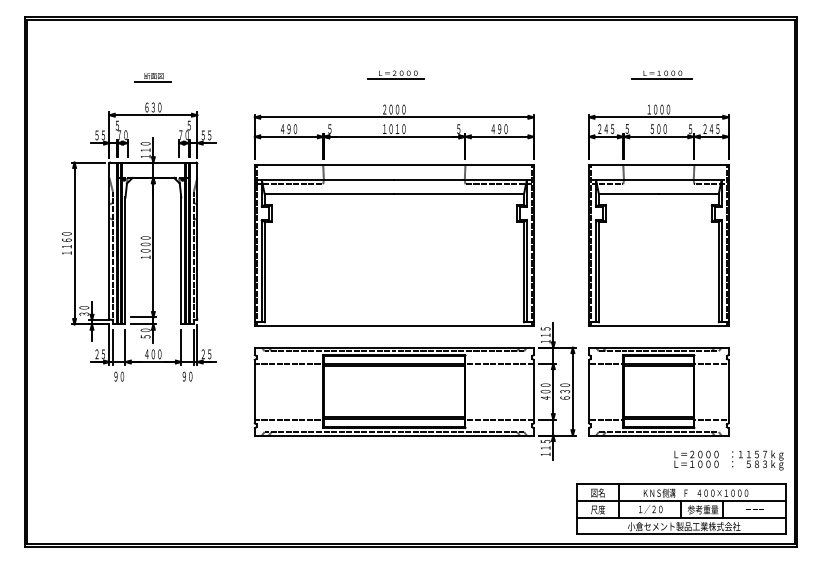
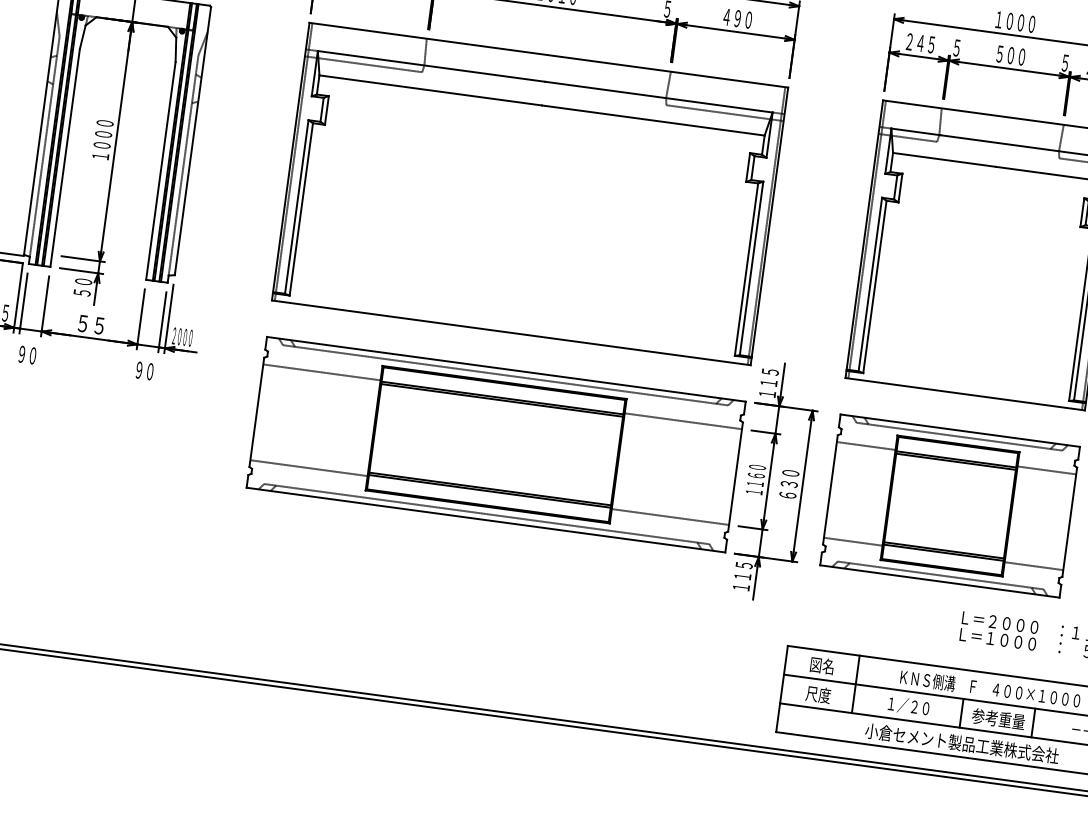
text: (153, 354) -> (91, 325), ４００ -> ５５
text: (206, 354) -> (182, 337), ２５ -> ２０００
text: (545, 391) -> (755, 479), ４００ -> １１６０

